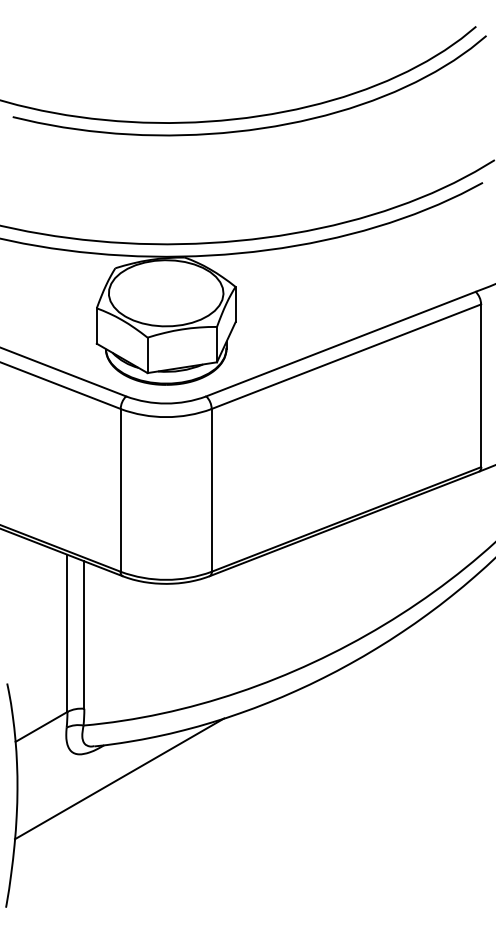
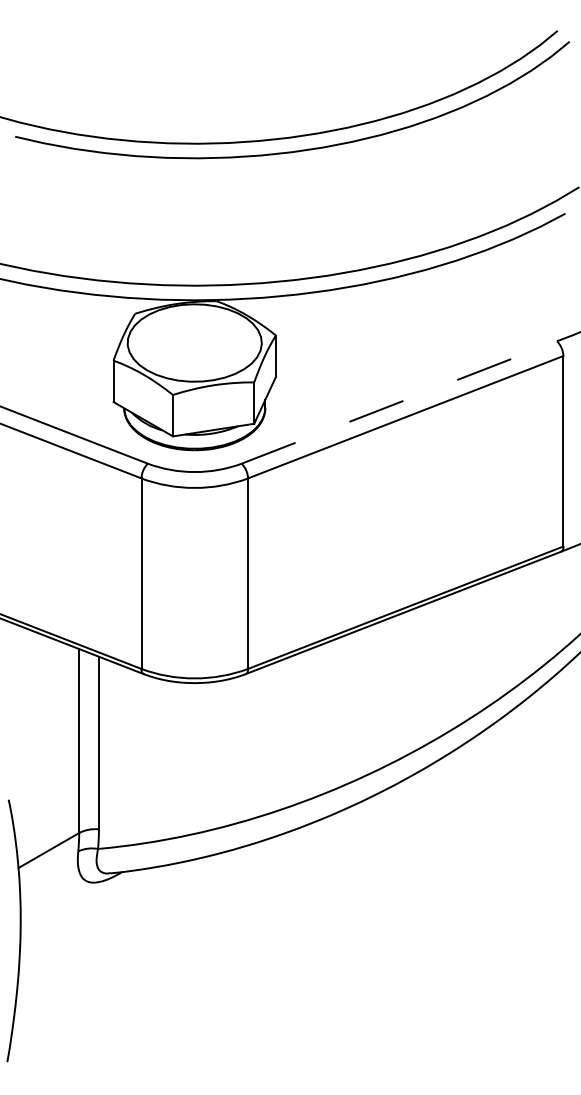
line: (341, 344) -> (399, 402), solid -> dashed
line: (118, 778) -> (139, 910), removed

